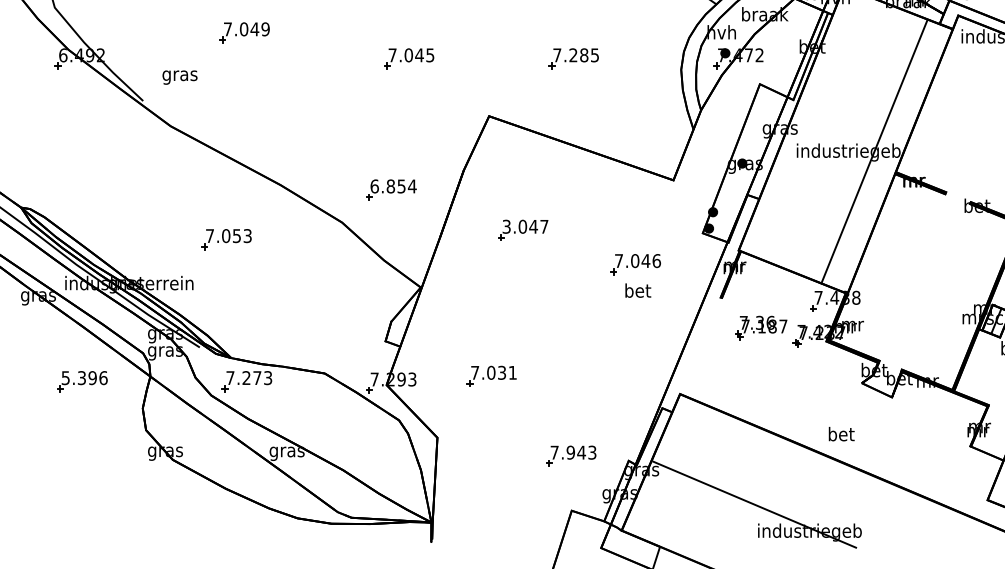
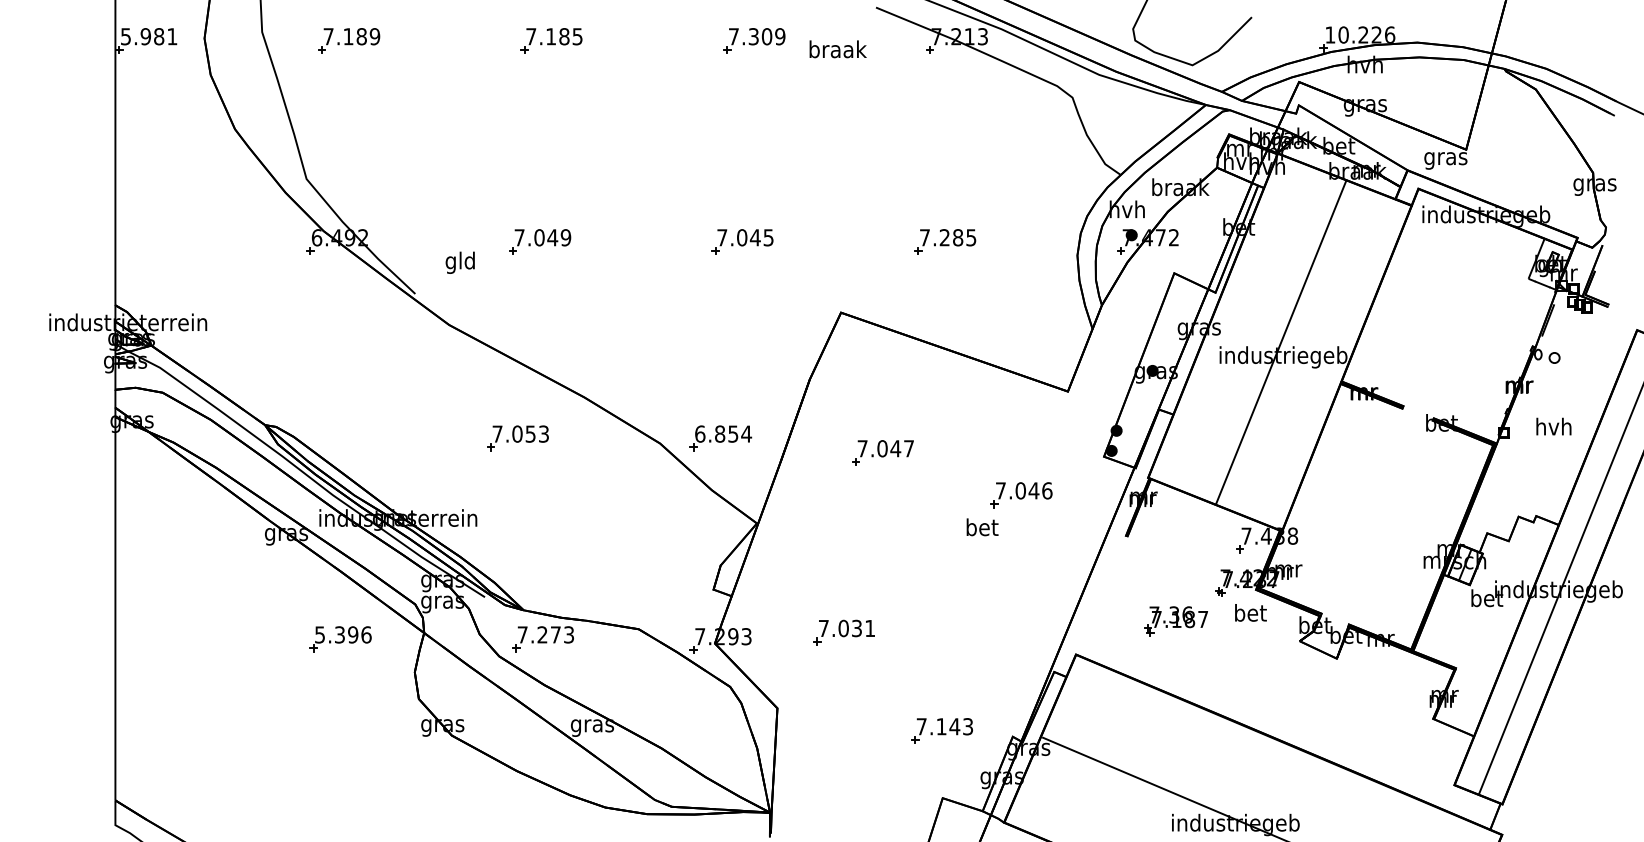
part: (244, 32) -> (540, 241), moved
text: (179, 75) -> (460, 262), gras -> gld
line: (874, 151) -> (1281, 342), moved
part: (391, 190) -> (720, 438), moved
text: (506, 226) -> (862, 448), 3.047 -> 7.047
part: (226, 239) -> (517, 438), moved
text: (638, 290) -> (982, 527), moved
part: (760, 328) -> (1175, 621), moved
text: (841, 433) -> (1250, 612), moved
text: (570, 452) -> (941, 726), 7.943 -> 7.143

